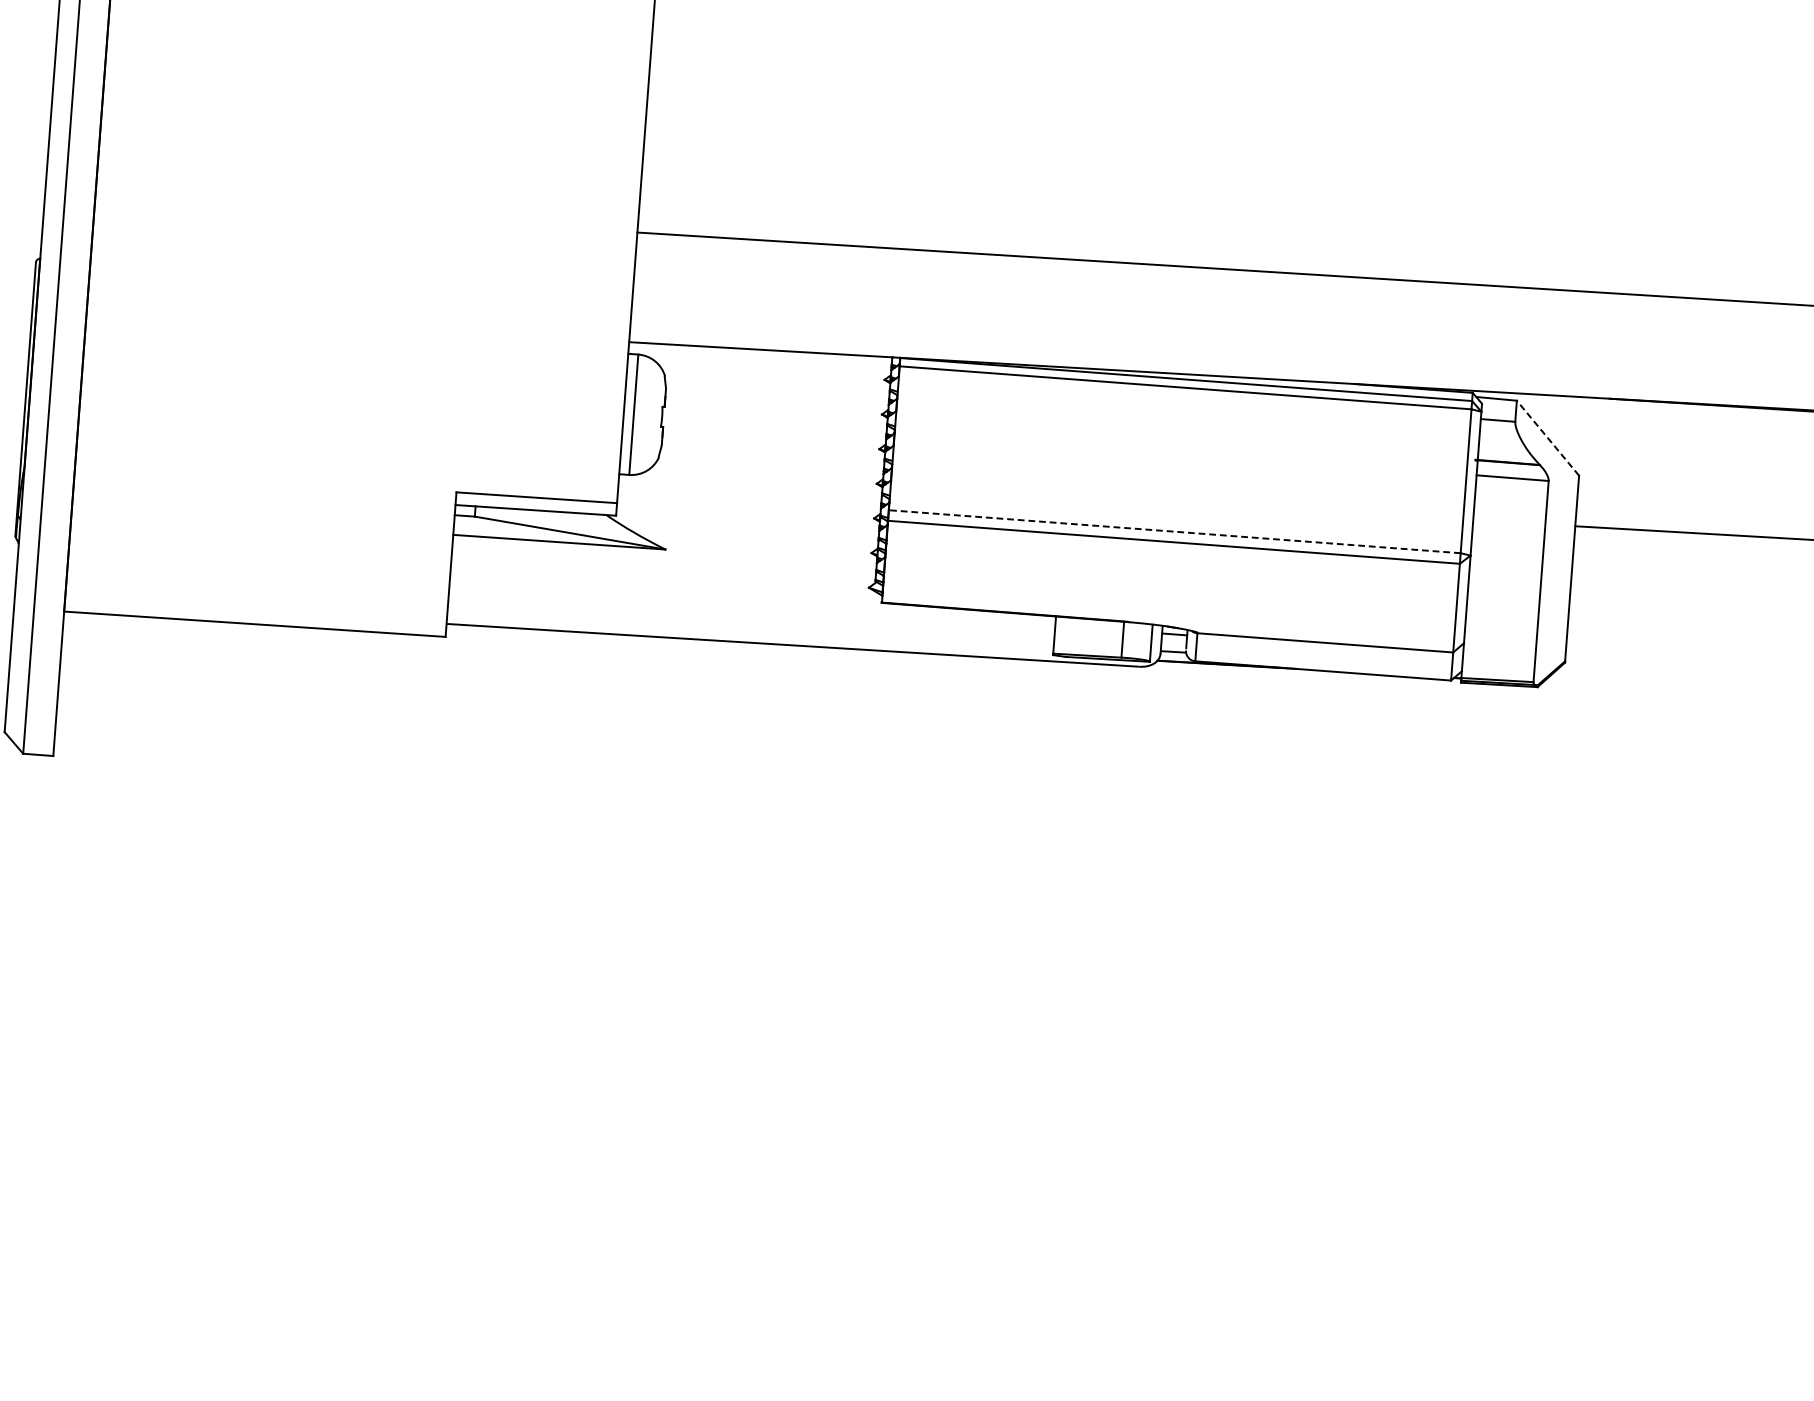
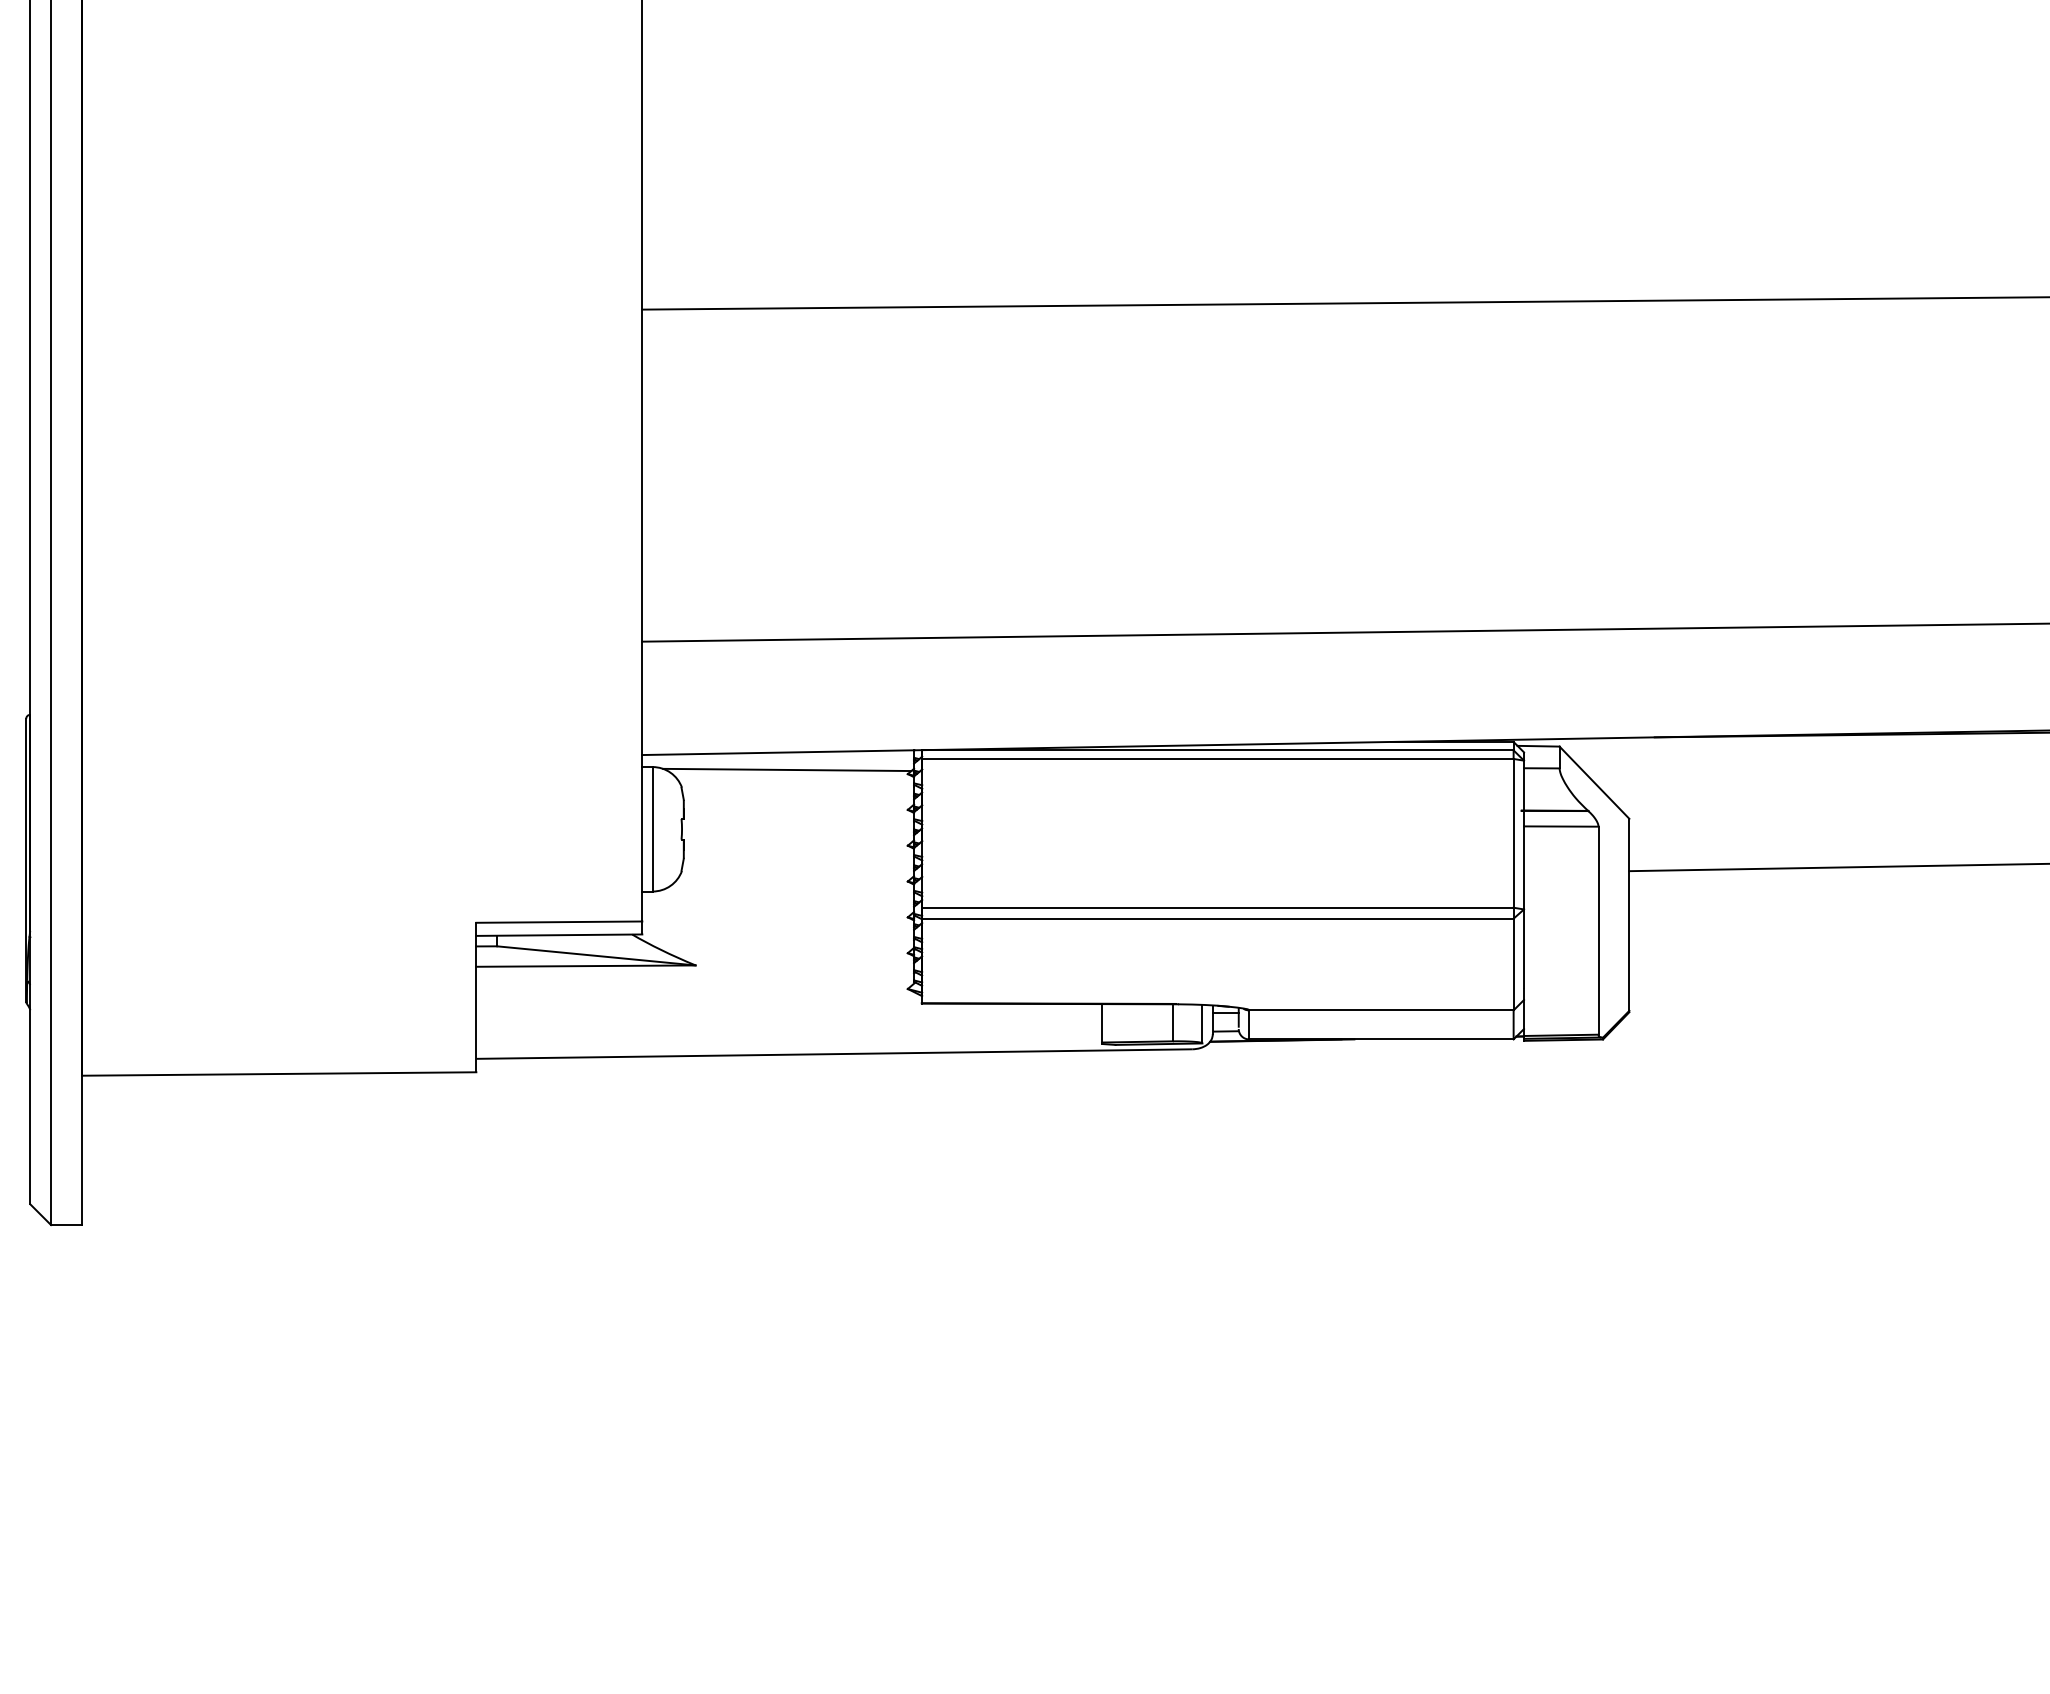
line: (768, 366) -> (787, 769), added
line: (1548, 437) -> (1594, 782), dashed -> solid
line: (1175, 531) -> (1218, 907), dashed -> solid

